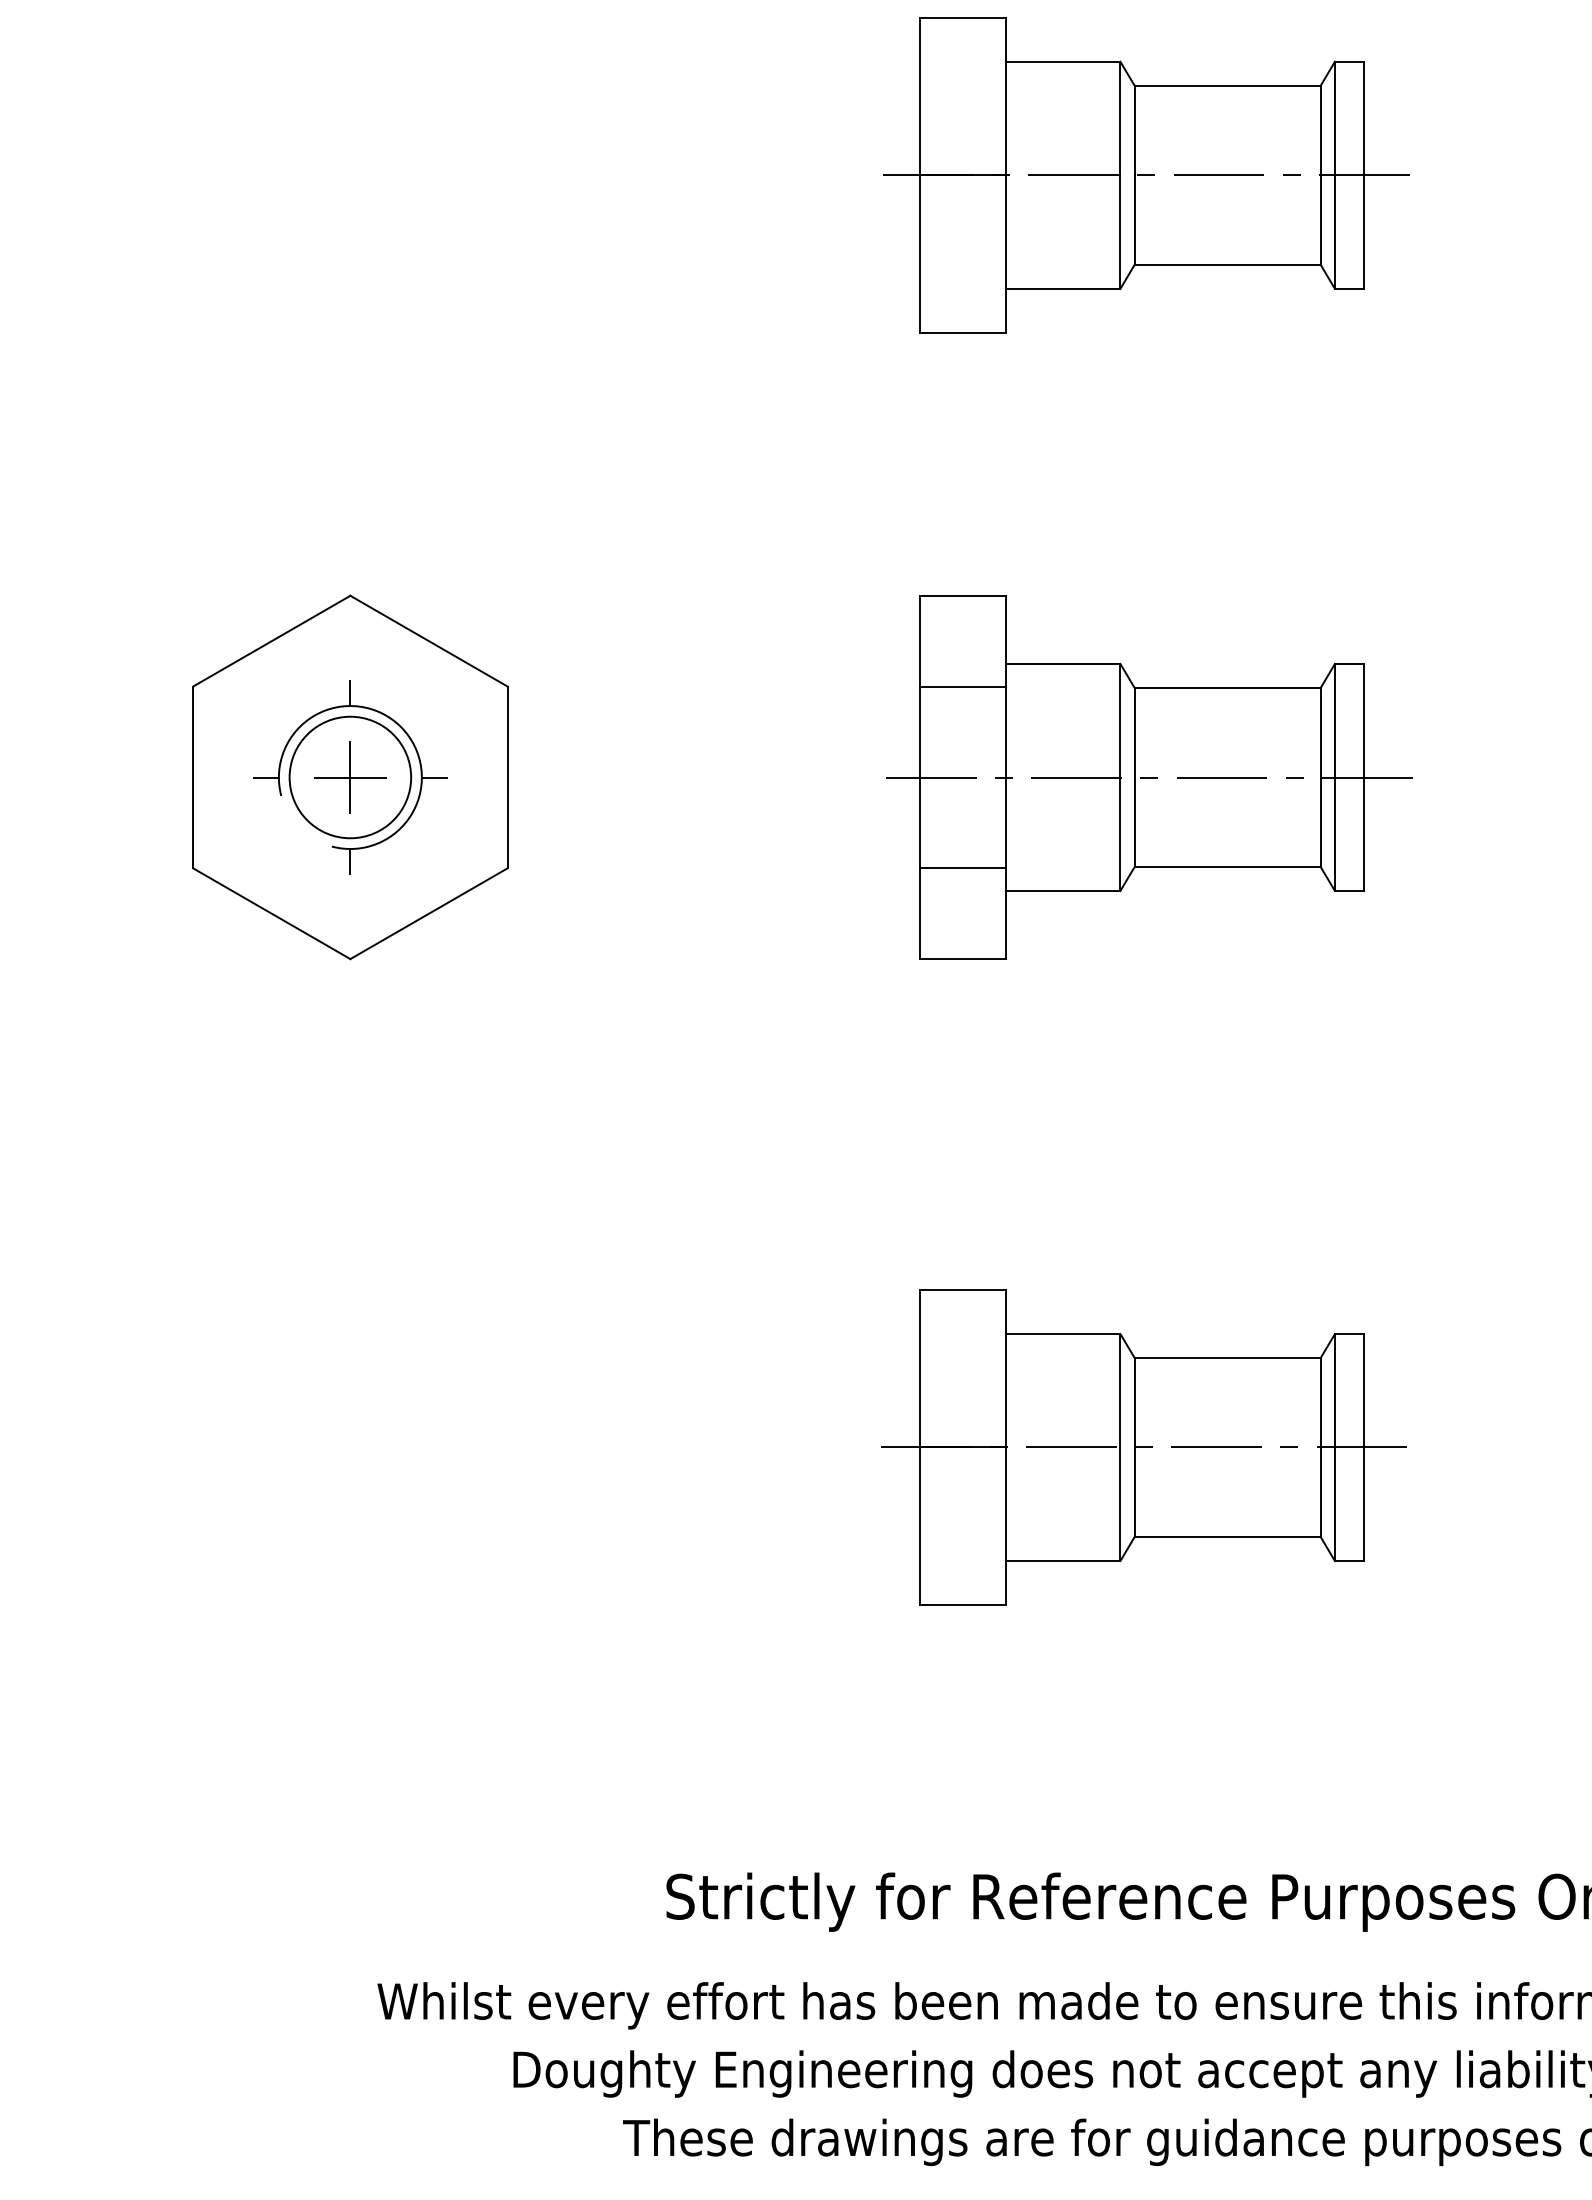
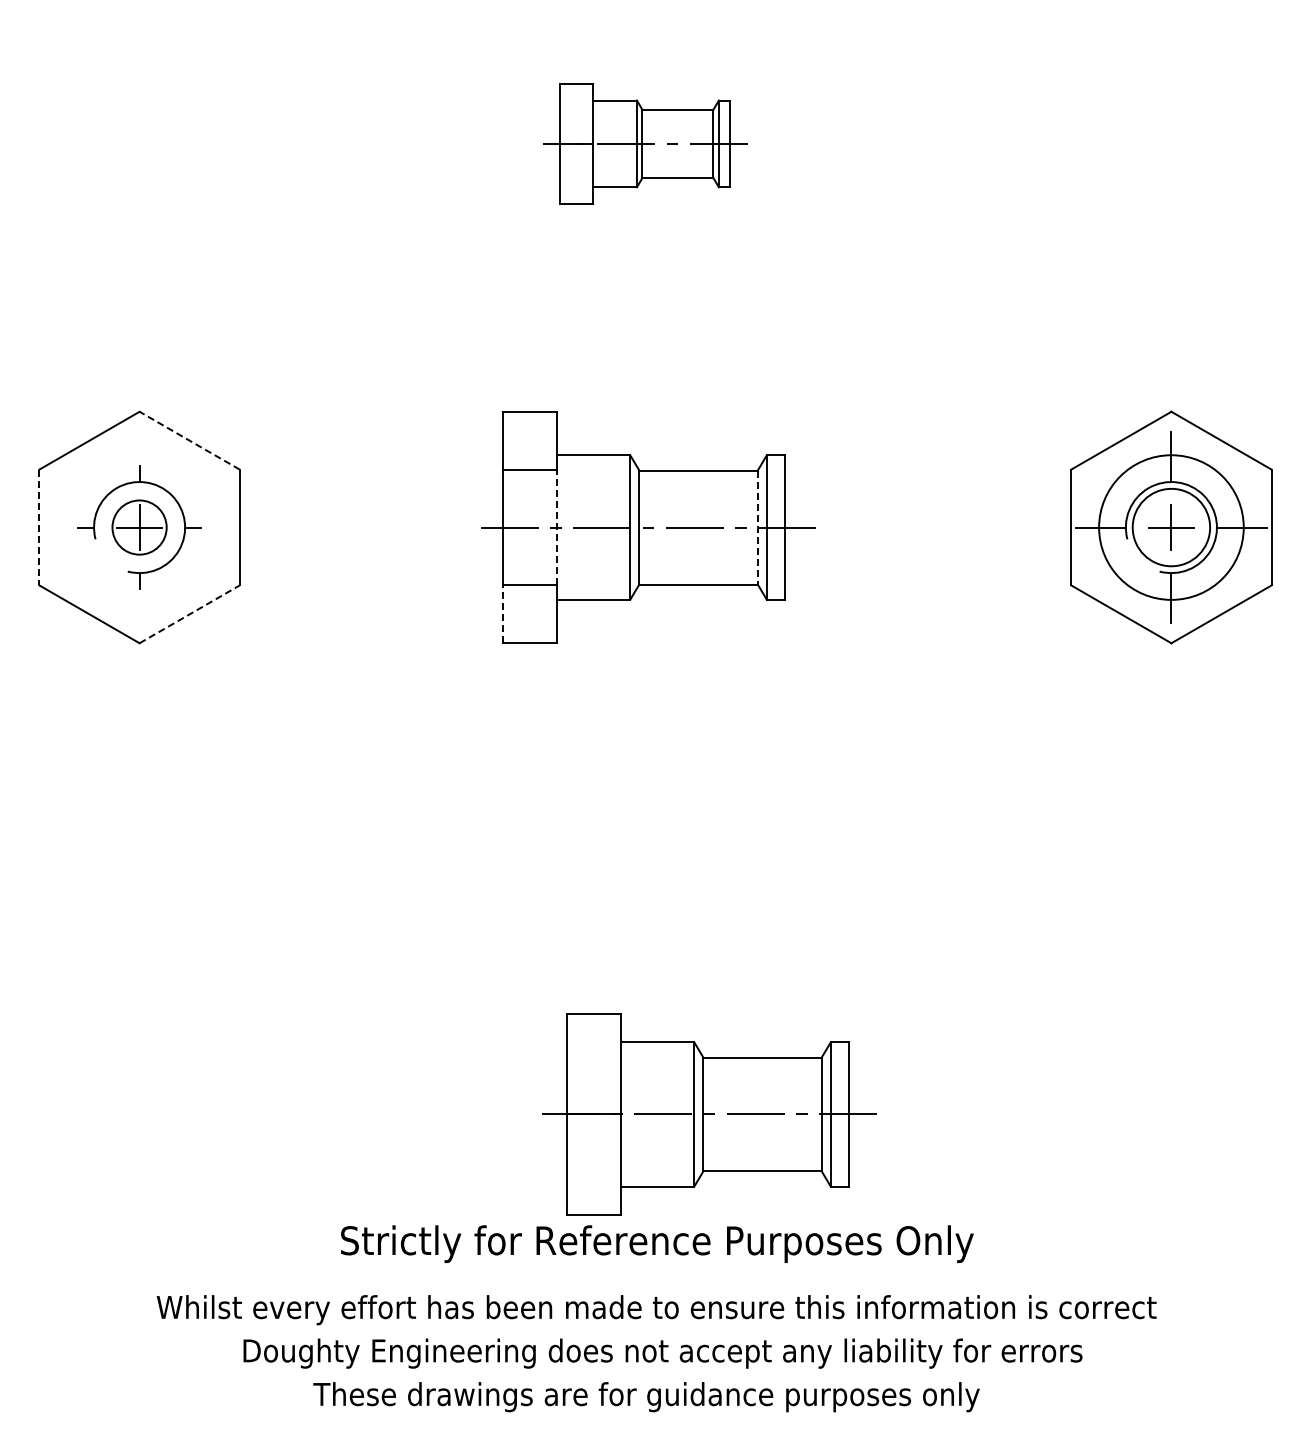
part: (1145, 174) -> (646, 143), size x0.6
line: (428, 640) -> (189, 440), solid -> dashed
line: (193, 777) -> (39, 527), solid -> dashed
circle: (350, 777) -> (139, 527), size x0.7
line: (1006, 777) -> (557, 527), solid -> dashed
line: (1320, 777) -> (757, 527), solid -> dashed
line: (428, 913) -> (189, 614), solid -> dashed
line: (919, 913) -> (502, 614), solid -> dashed
part: (1144, 1447) -> (709, 1114), moved

